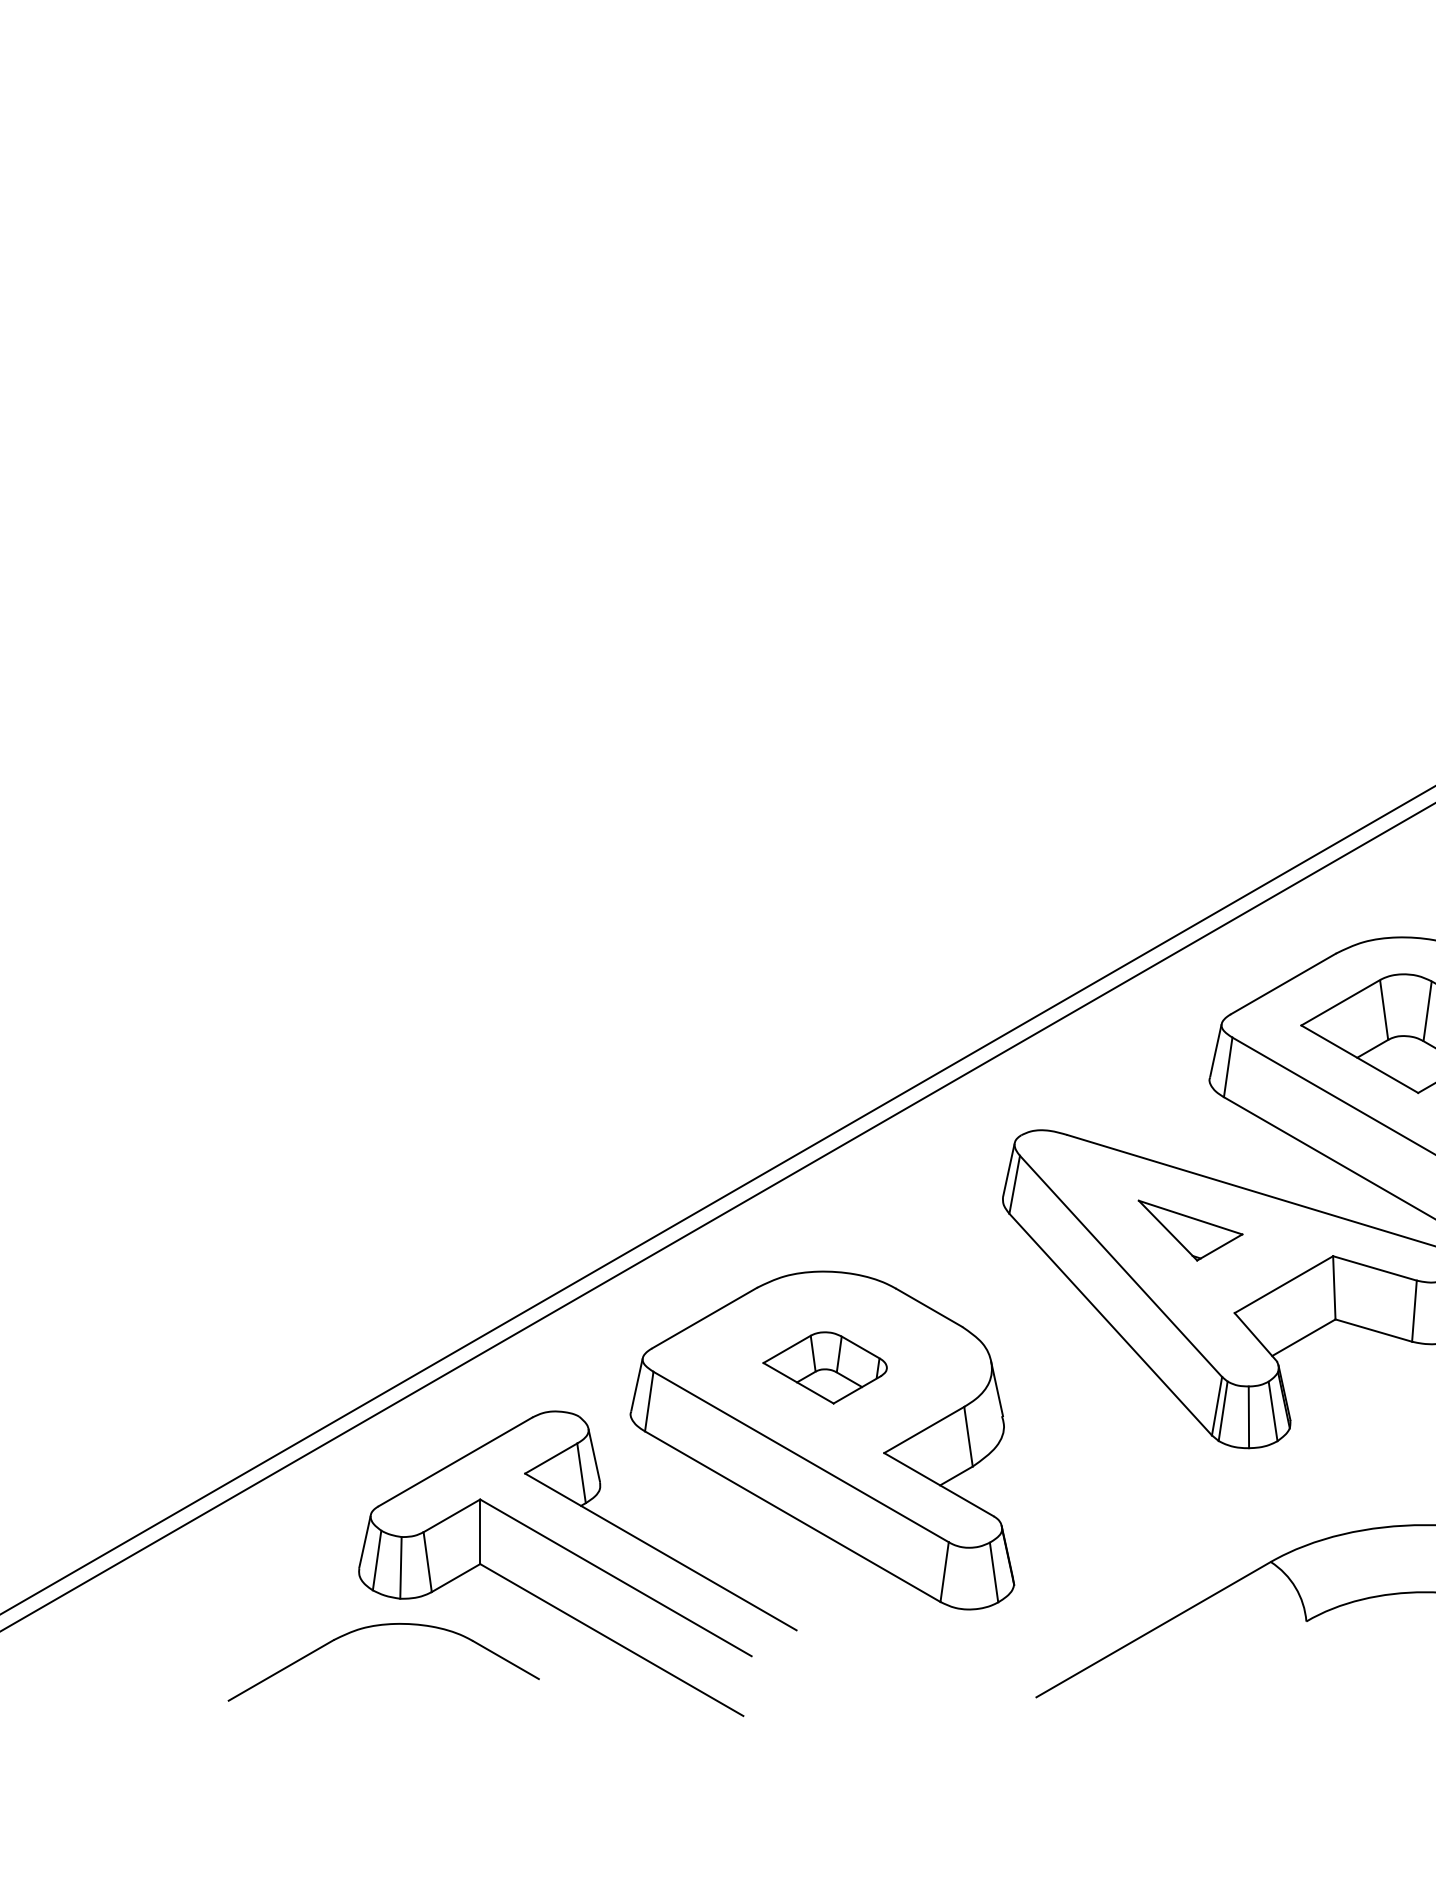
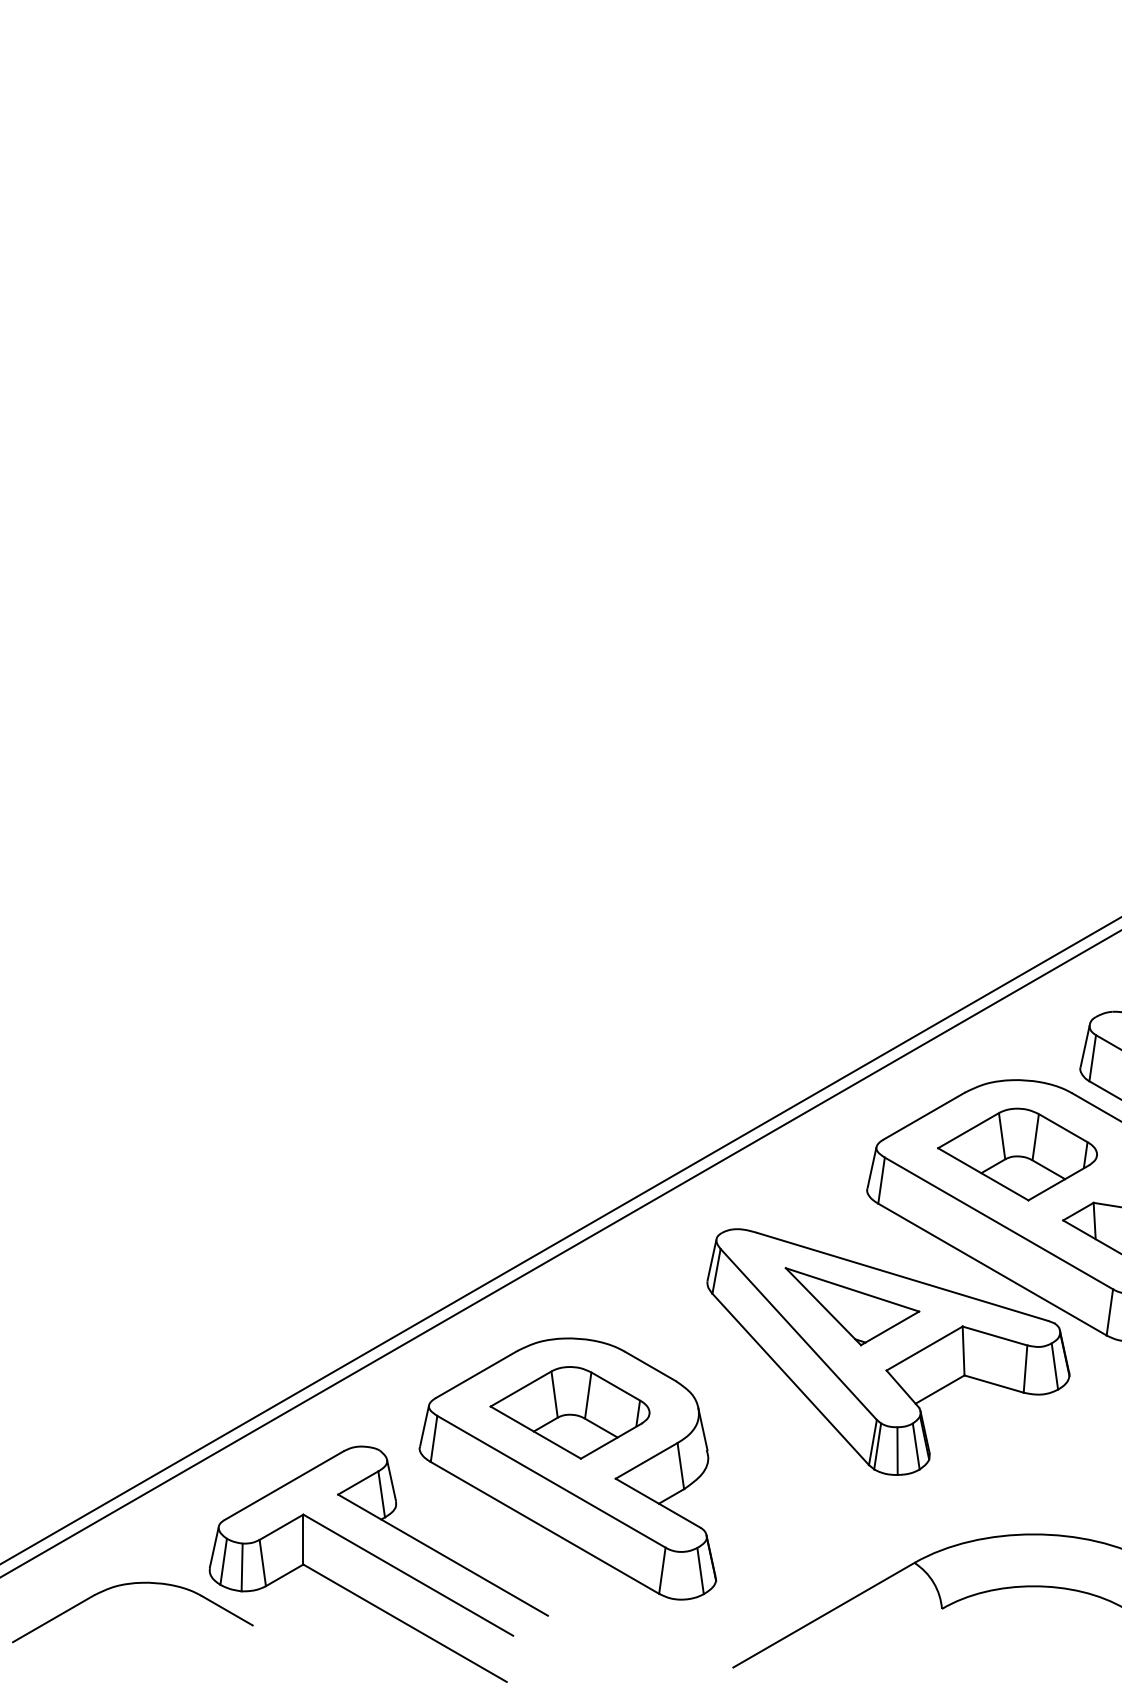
part: (1190, 1230) -> (852, 1306), size x1.67
part: (824, 1367) -> (569, 1412), size x1.67
part: (375, 1627) -> (126, 1585), moved

